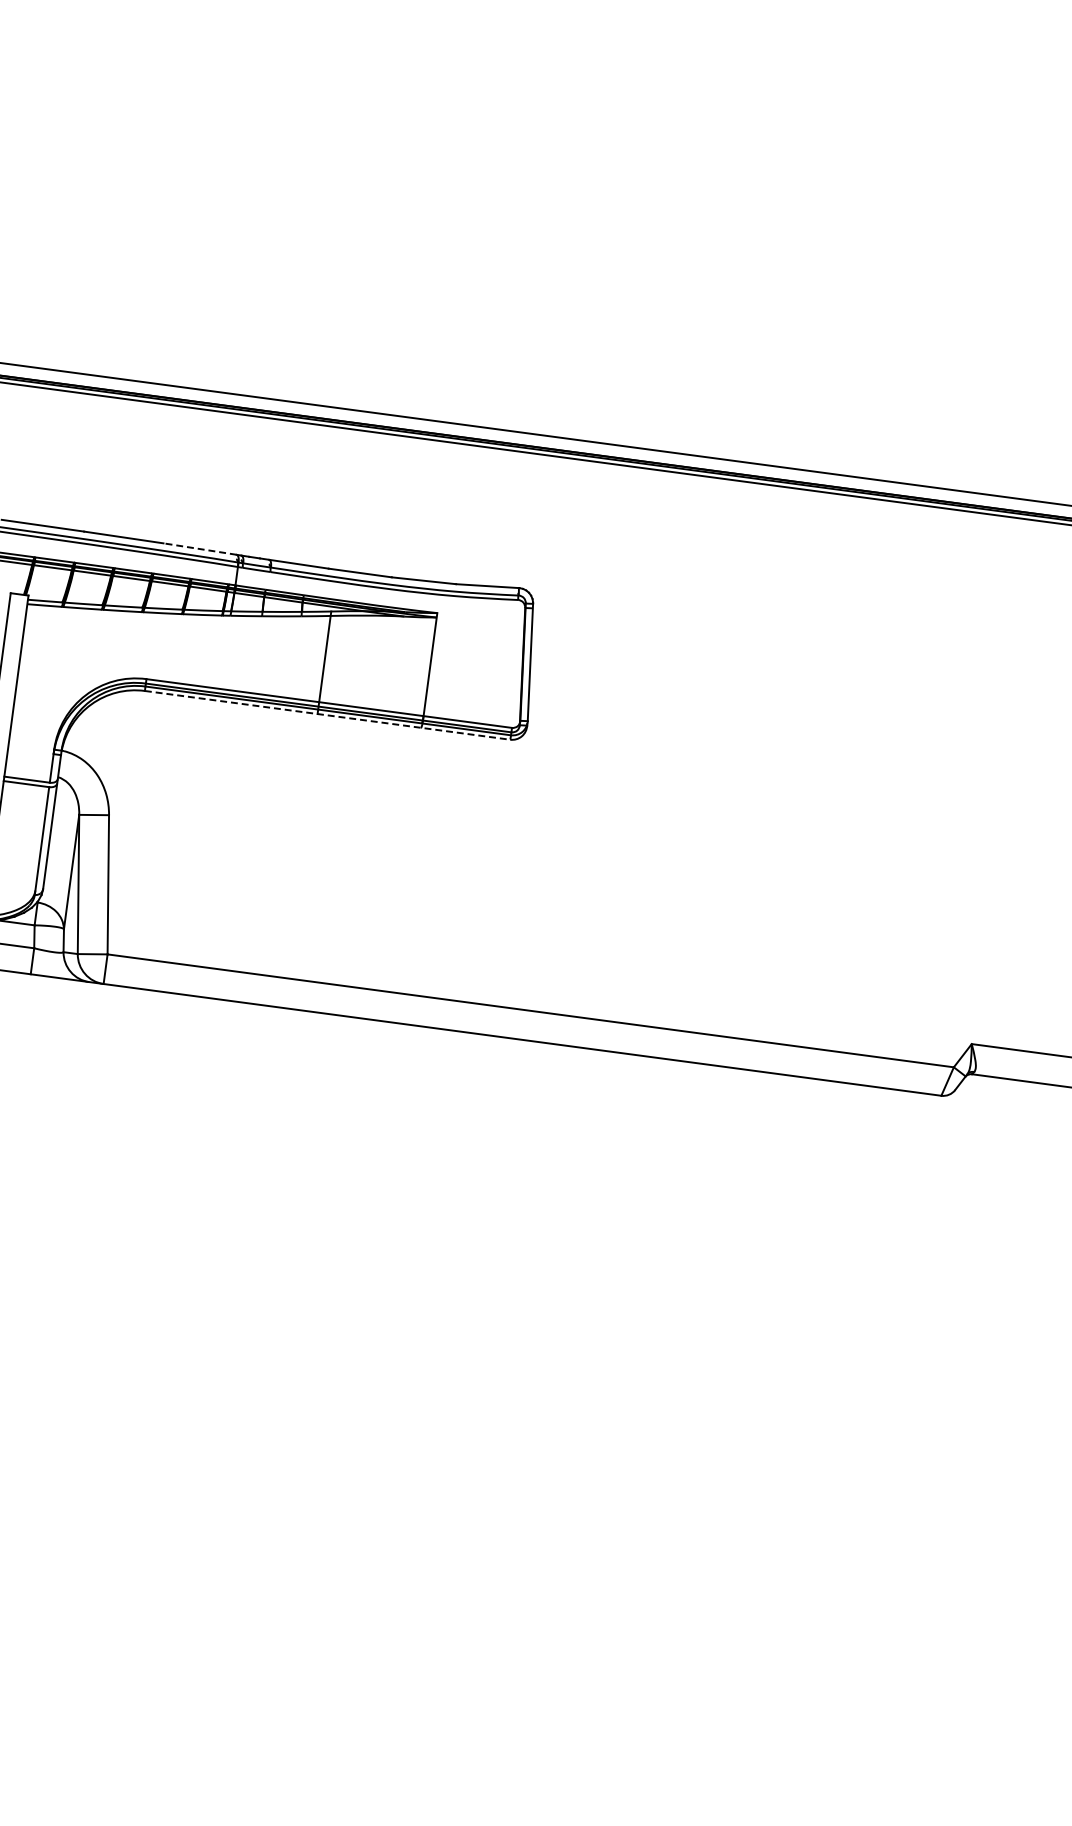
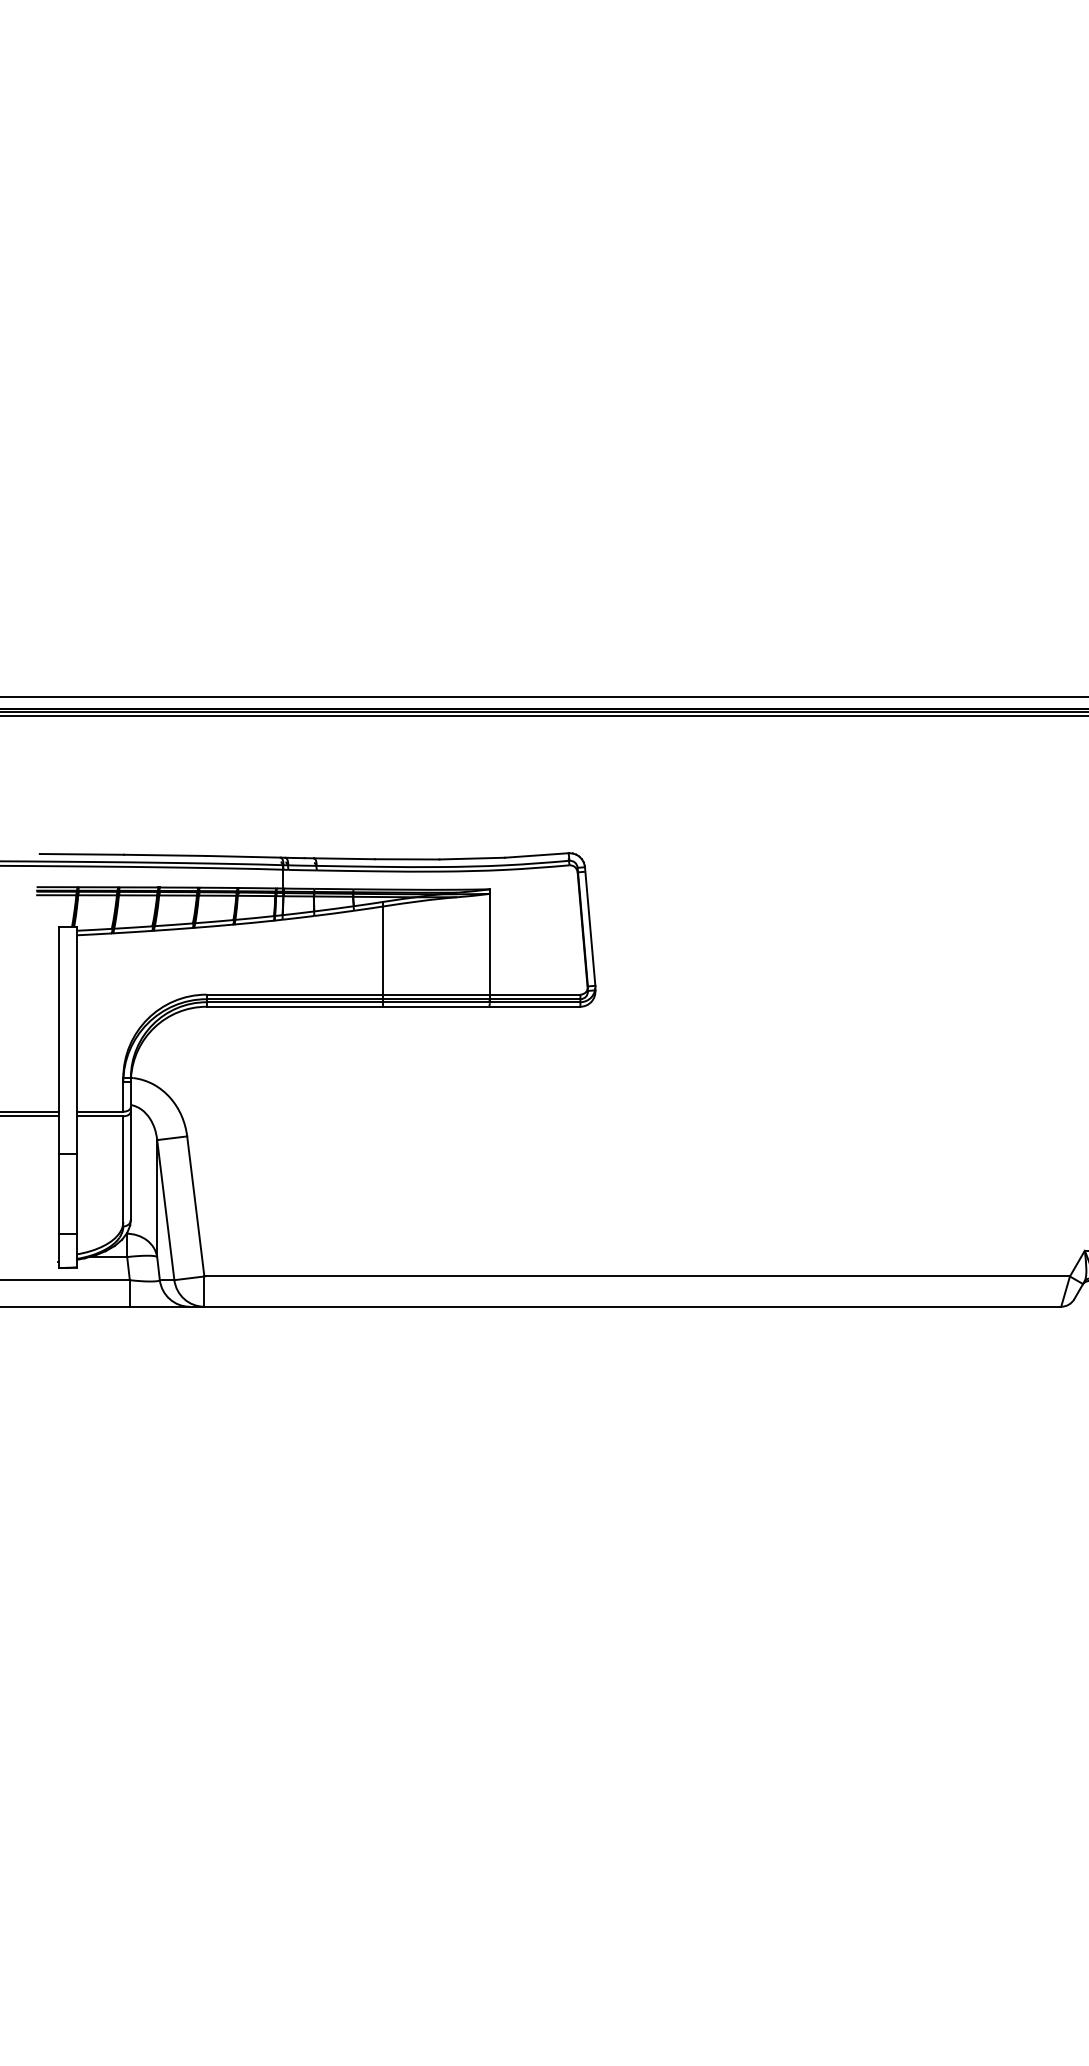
line: (200, 548) -> (243, 856), dashed -> solid
line: (327, 715) -> (393, 1006), dashed -> solid

